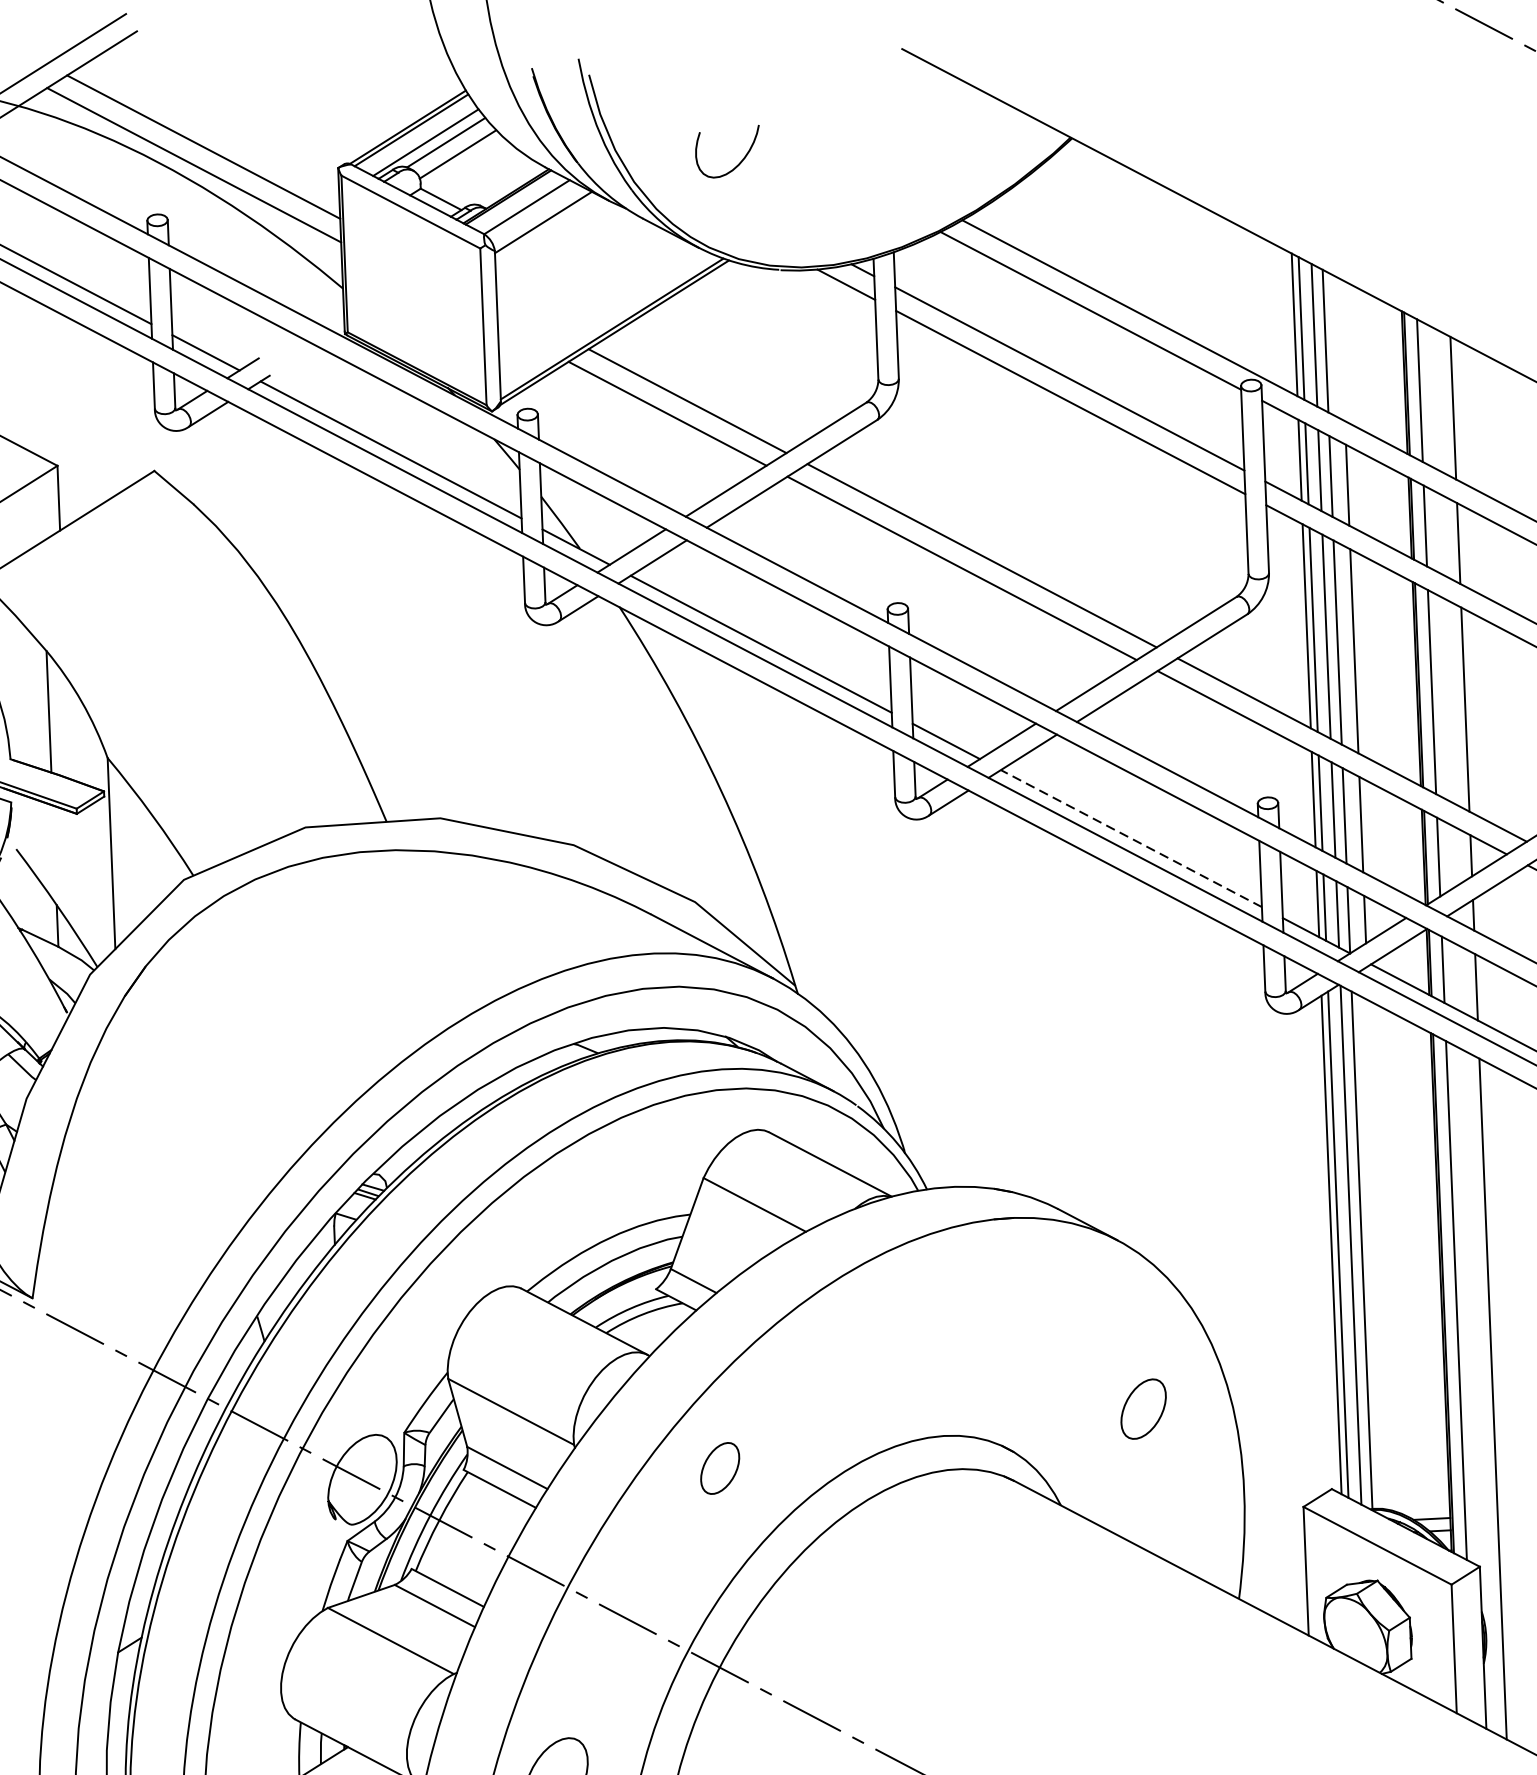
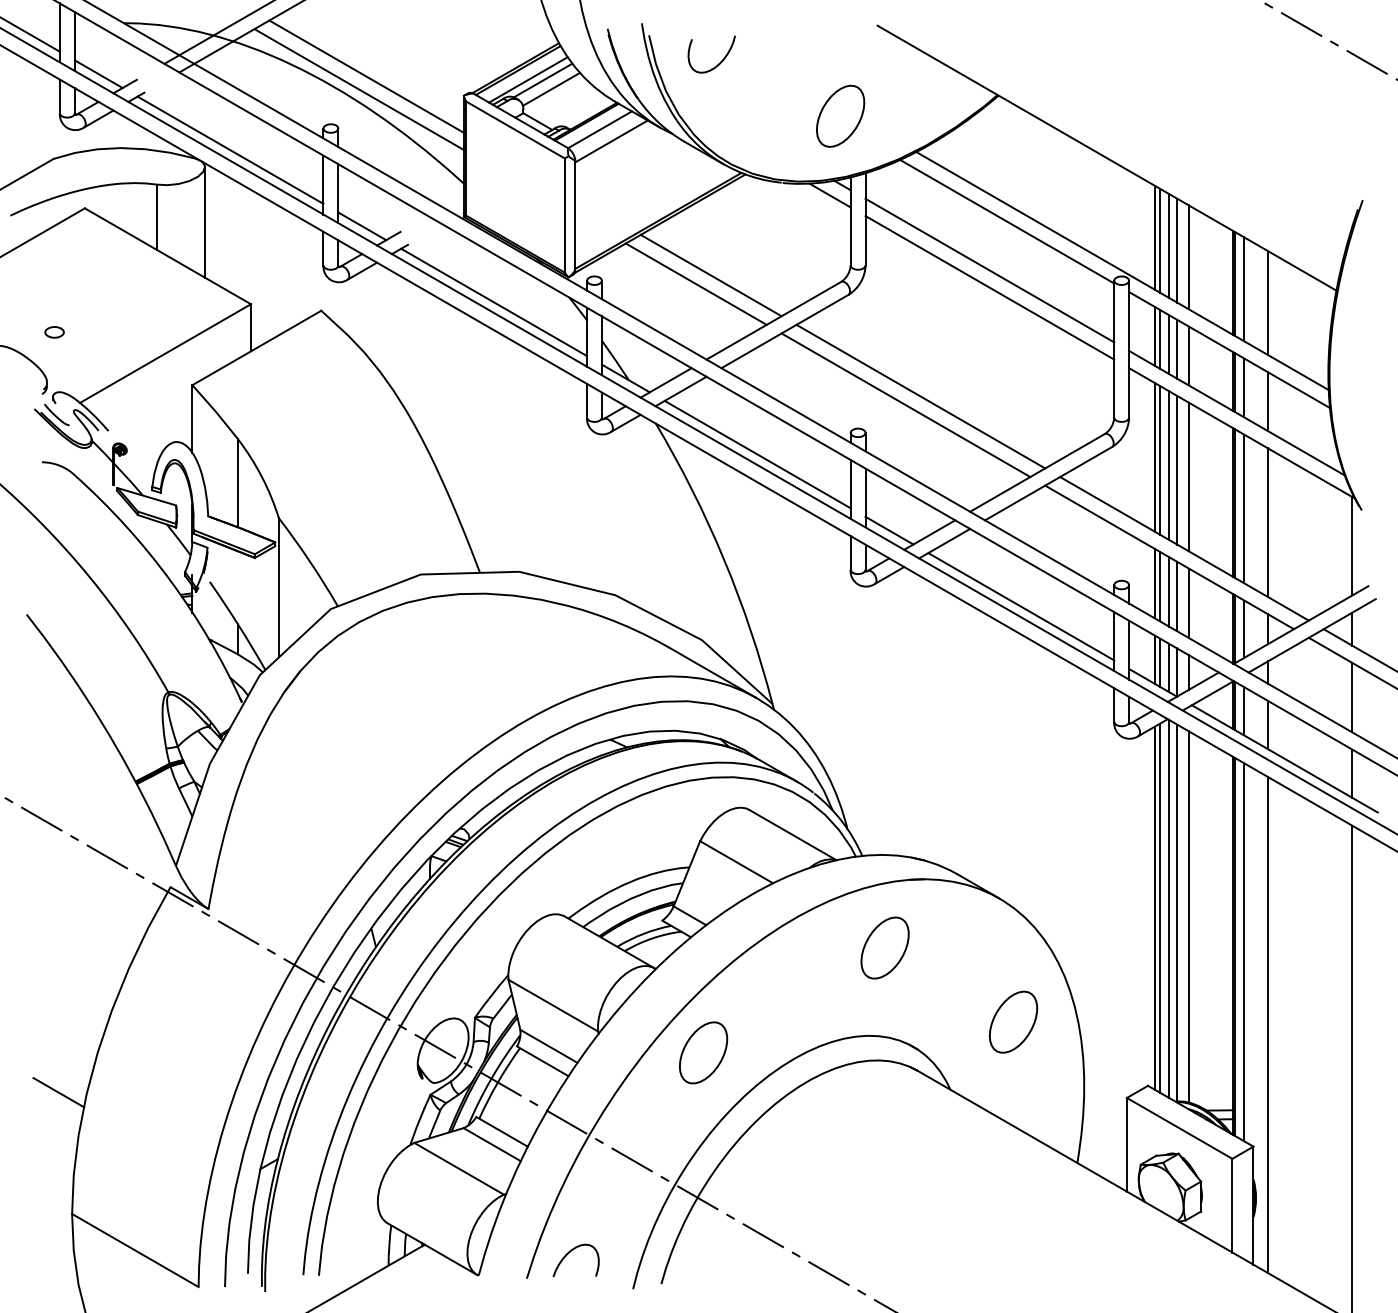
curve: (738, 162) -> (719, 62), moved
part: (856, 174) -> (840, 115), added
line: (1341, 350) -> (1188, 257), added
line: (1130, 838) -> (1020, 606), dashed -> solid
line: (1378, 1254) -> (1188, 916), added
part: (962, 1313) -> (884, 947), added
part: (1143, 1408) -> (1013, 1021), size x1.43
part: (719, 1467) -> (703, 1052), size x1.67

